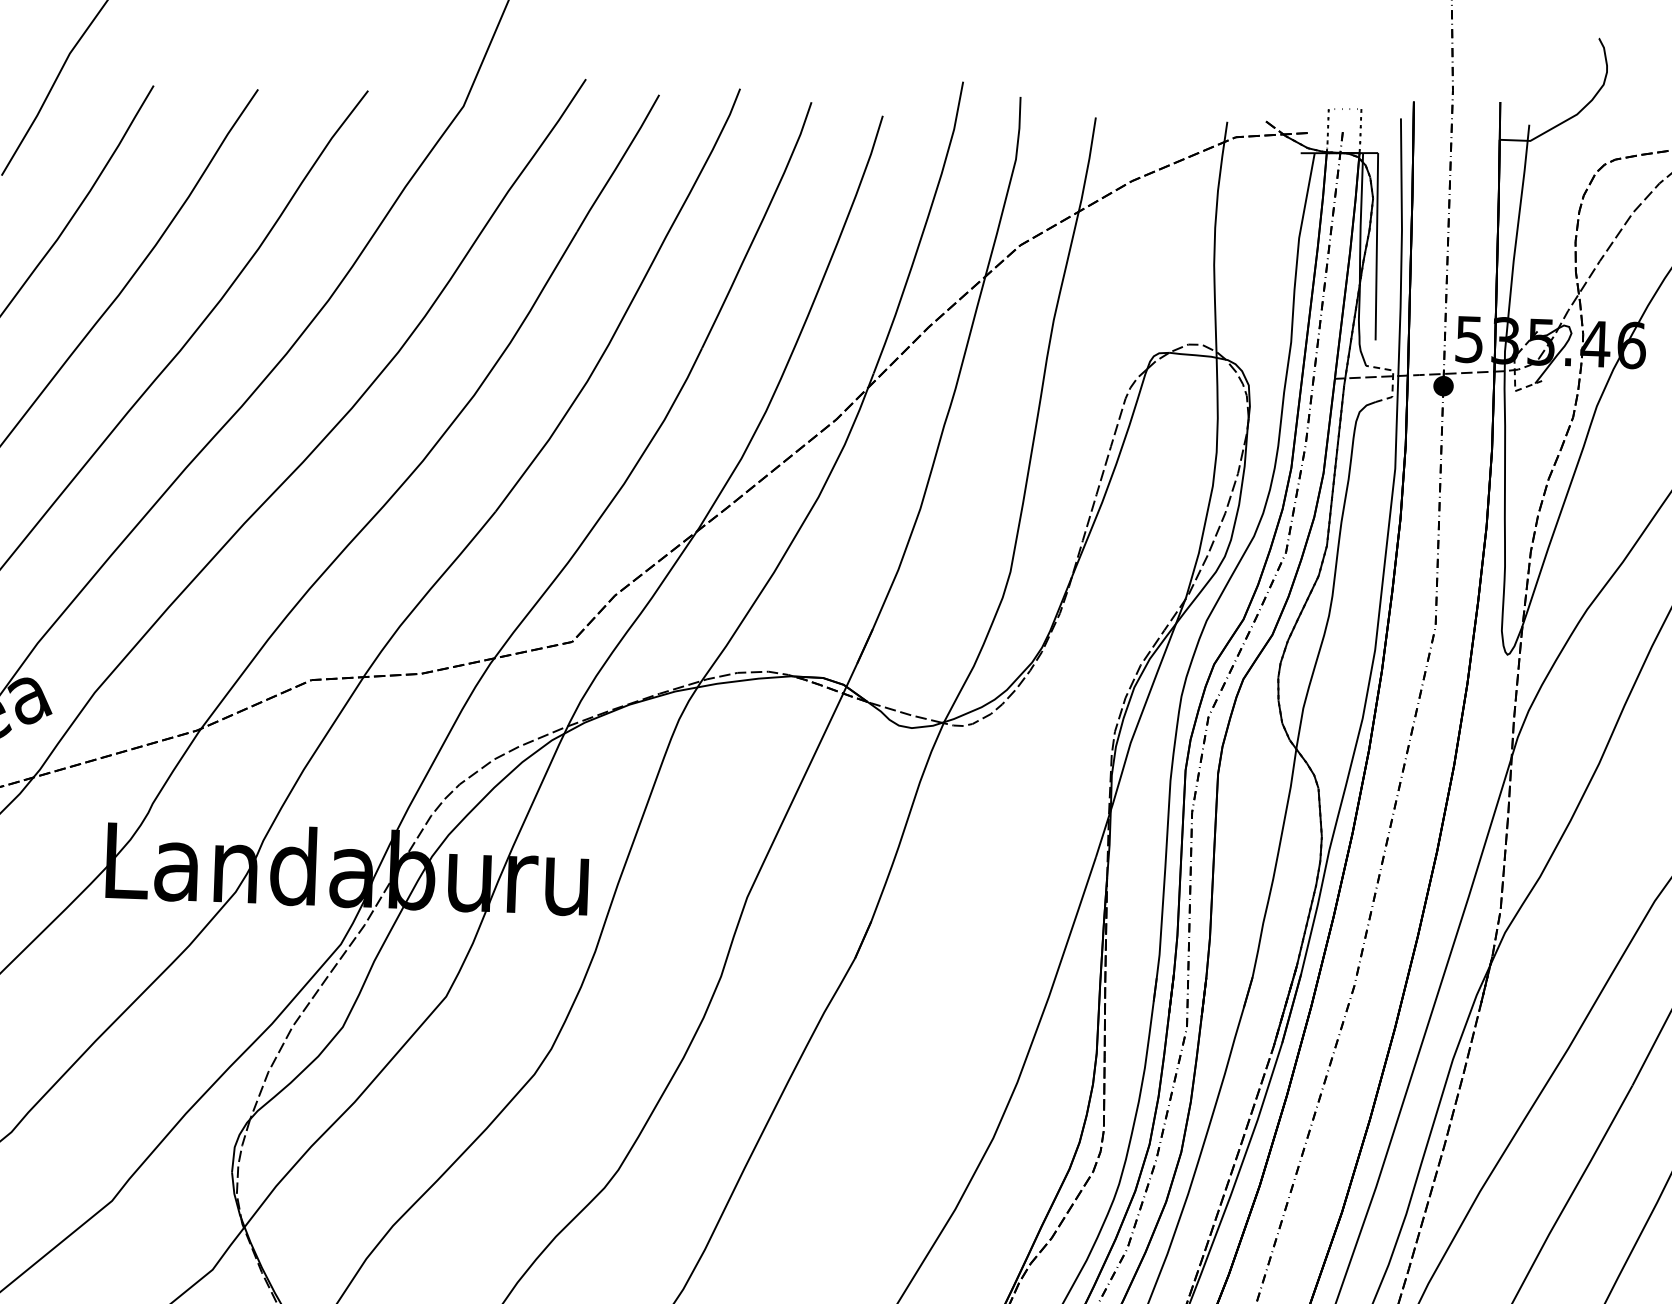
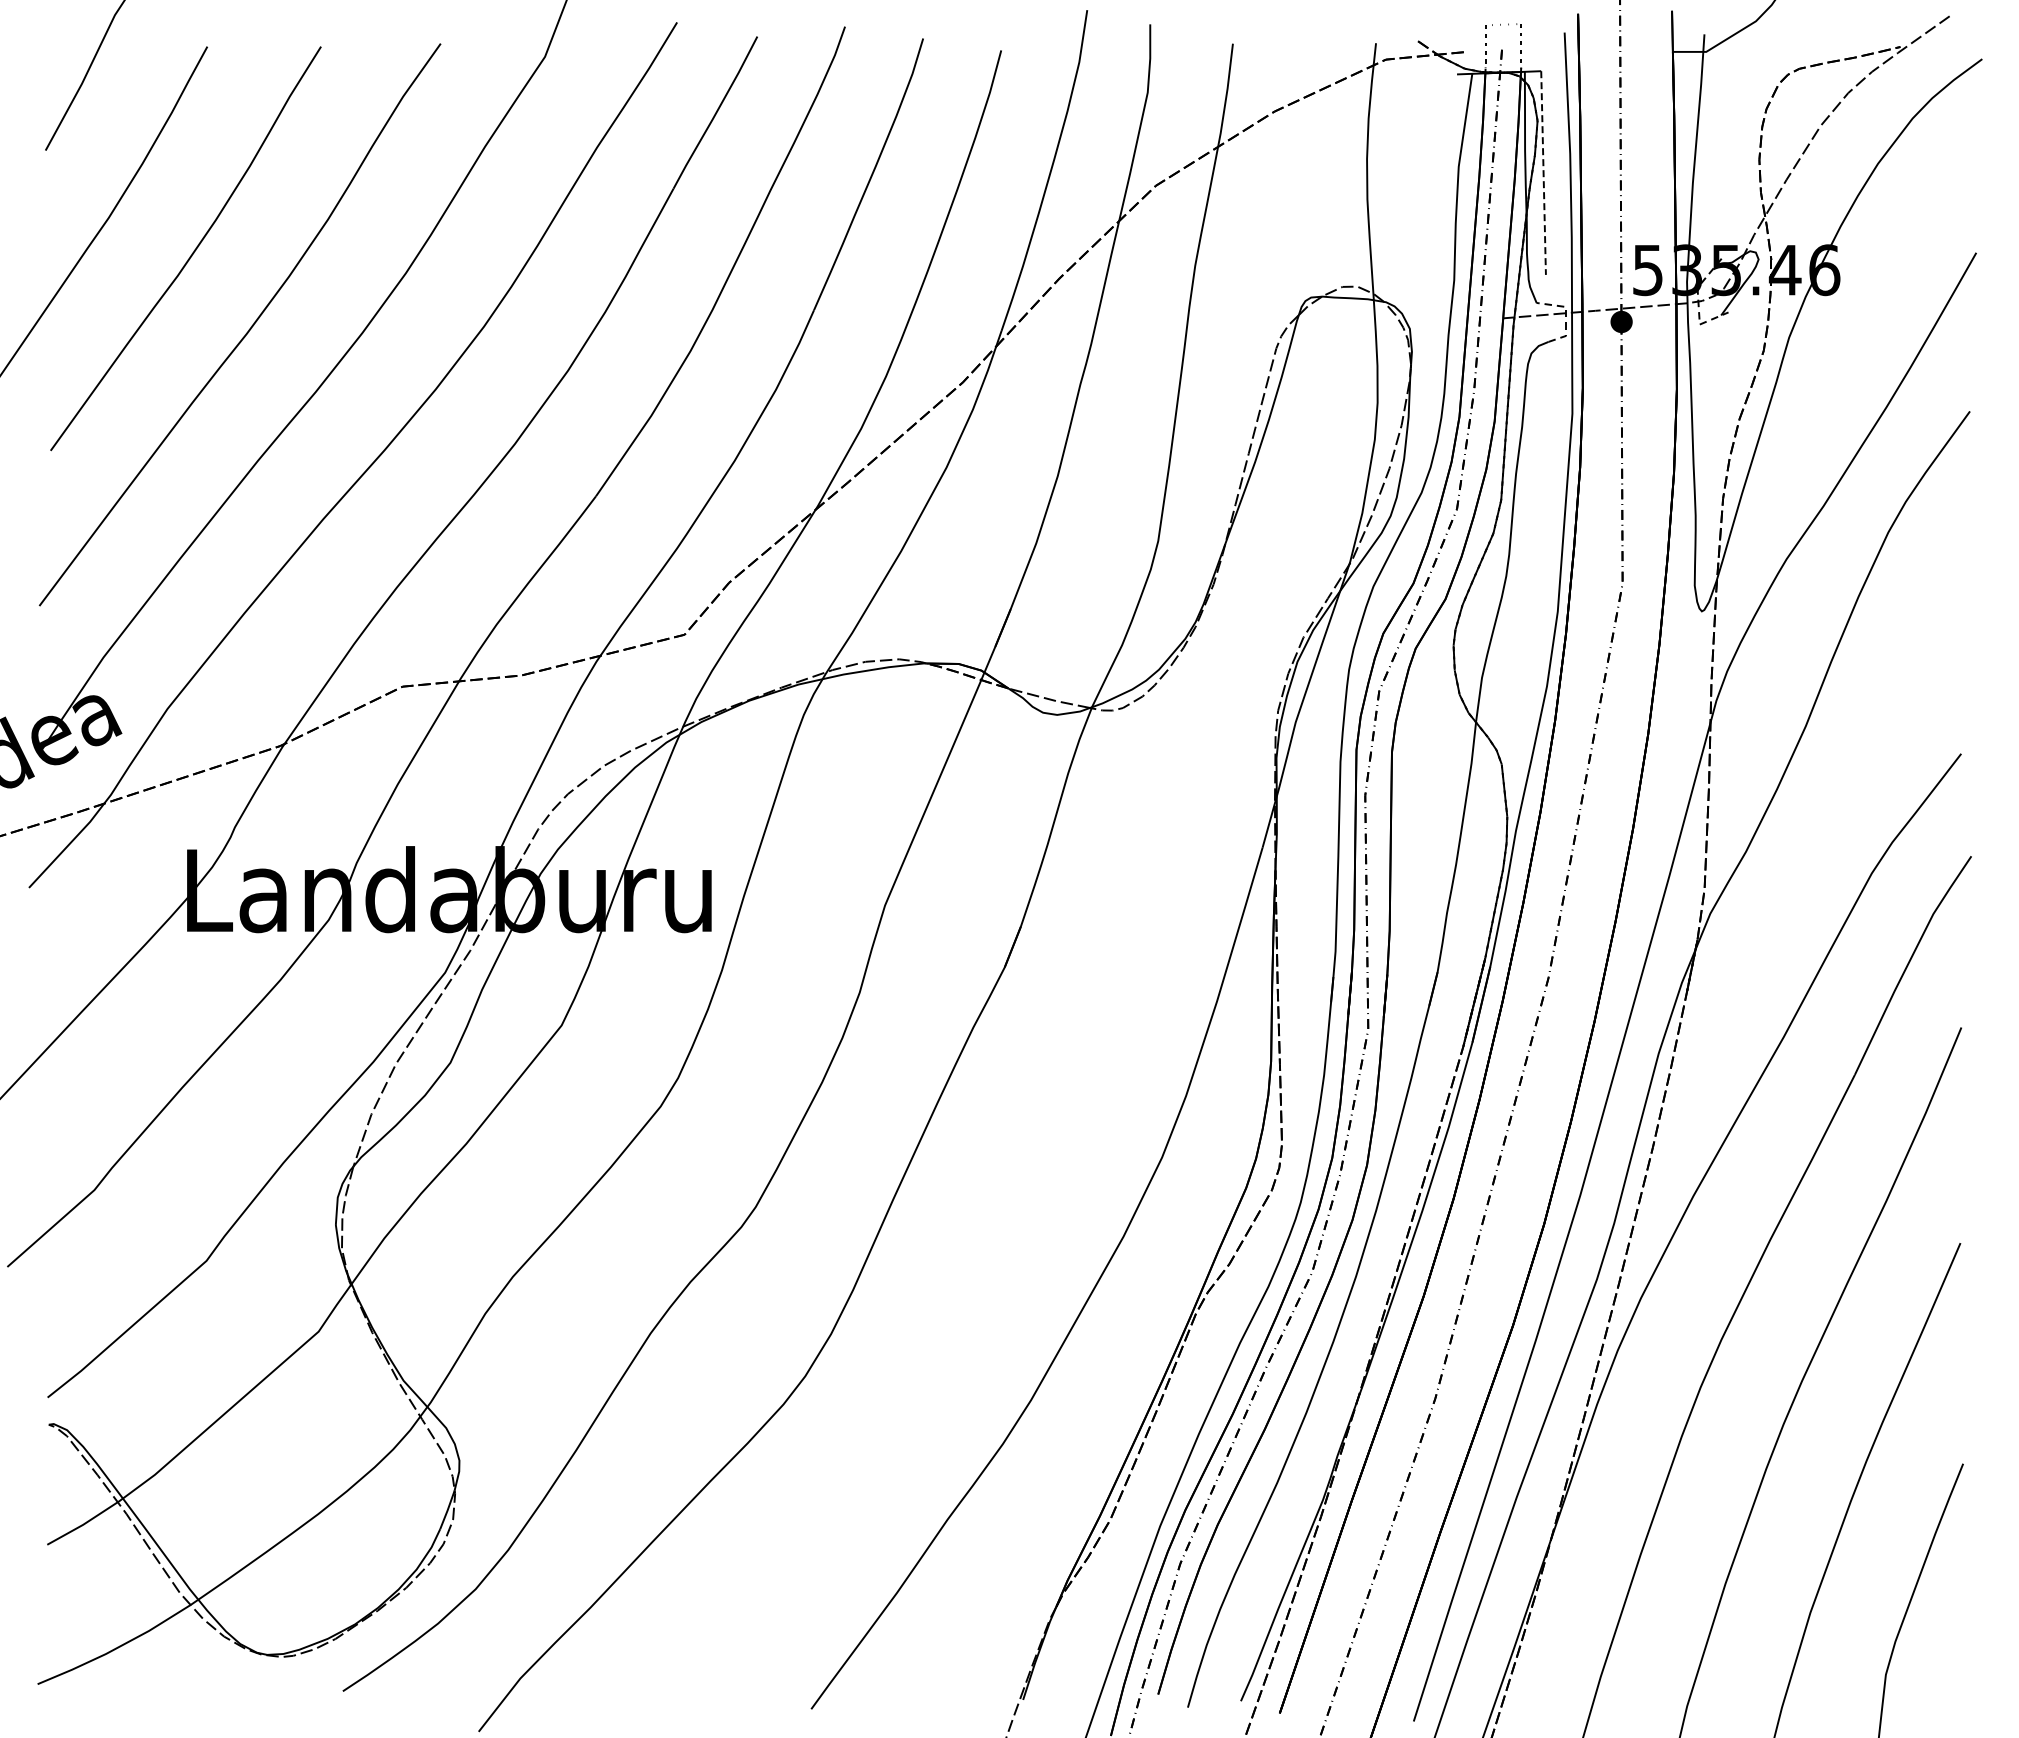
line: (1376, 247) -> (1543, 173), solid -> dashed

